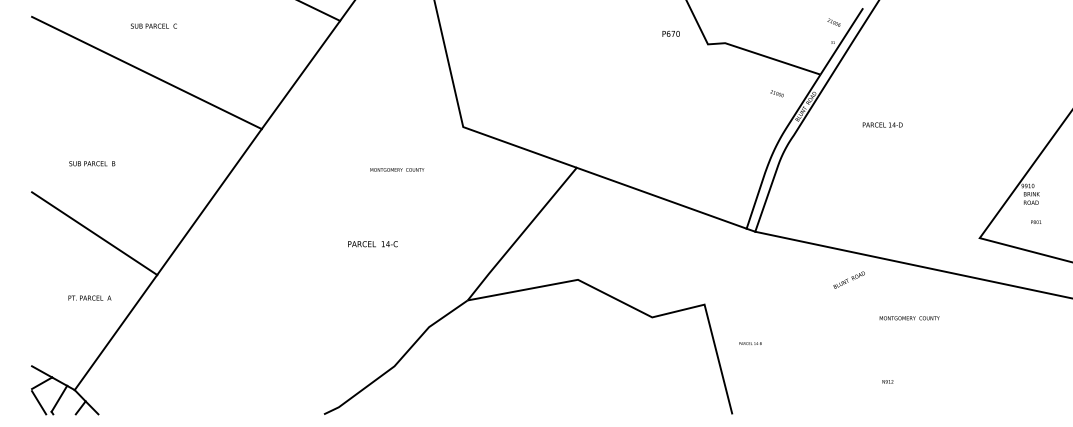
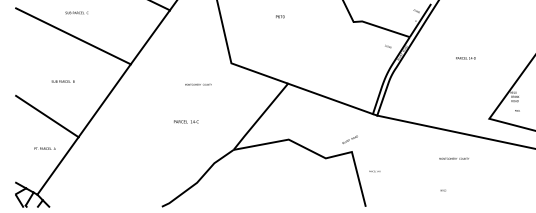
text: (671, 33) -> (280, 16), moved
text: (881, 125) -> (465, 58), moved
text: (90, 163) -> (62, 81), moved
text: (847, 279) -> (349, 139), moved

